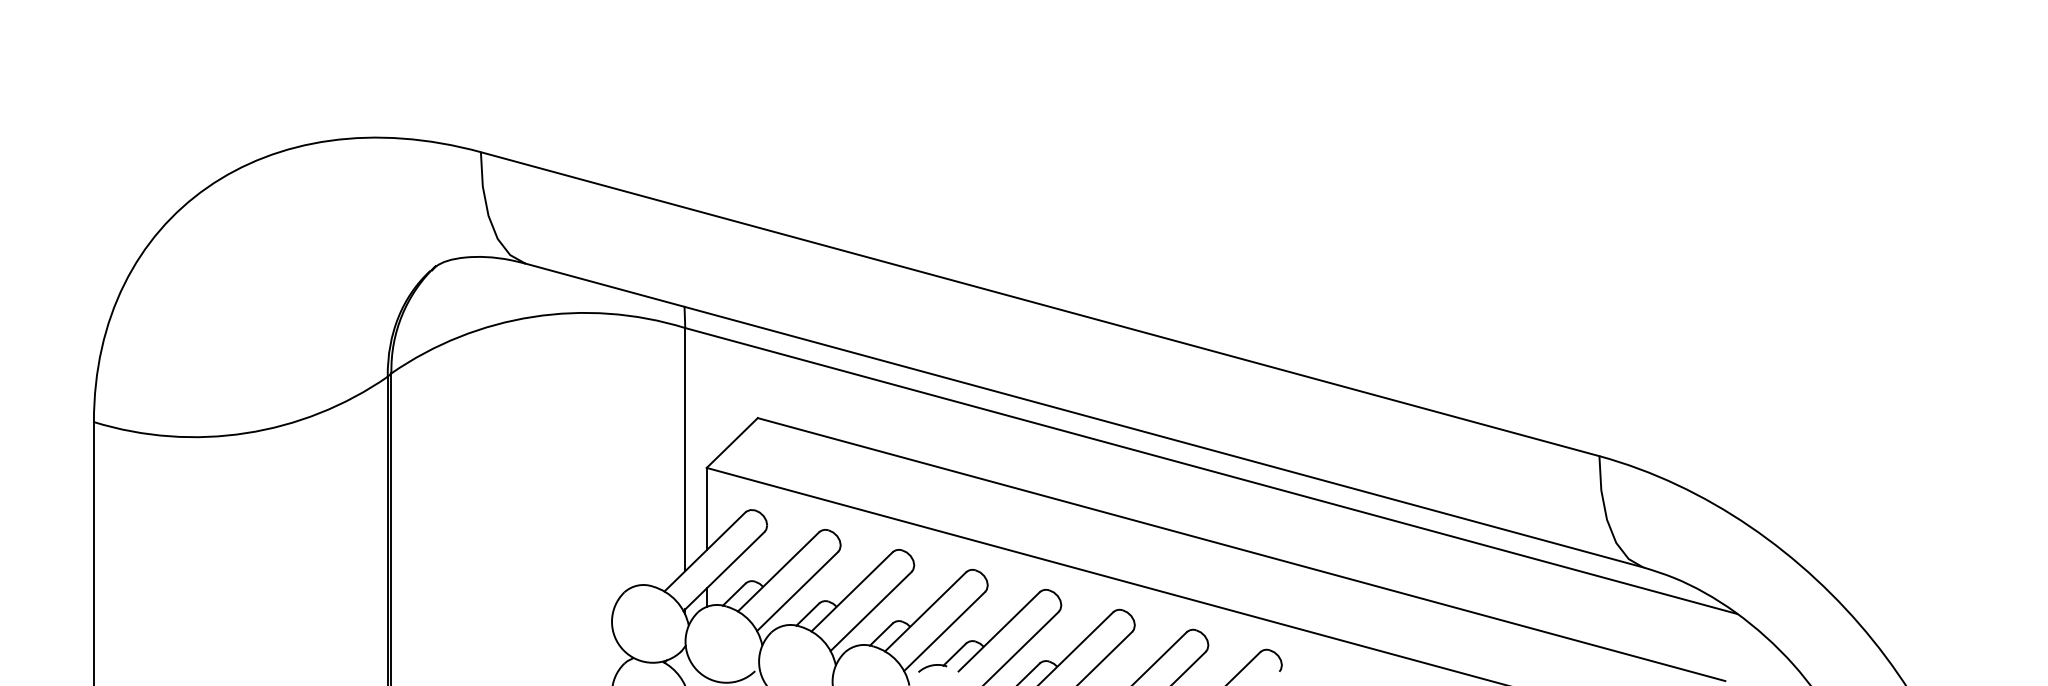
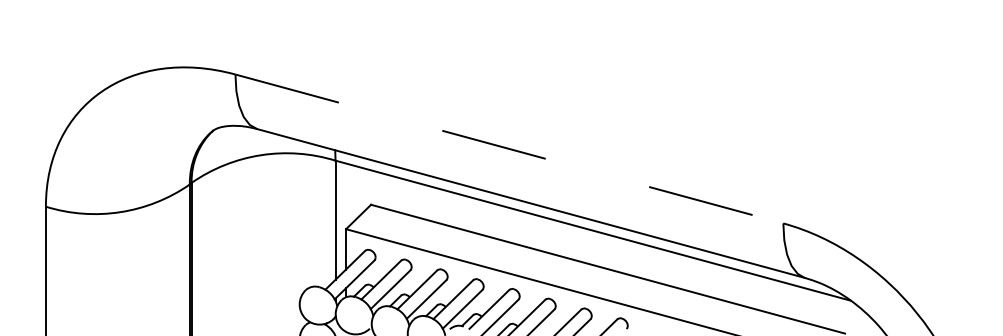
line: (1040, 303) -> (509, 148), solid -> dashed

